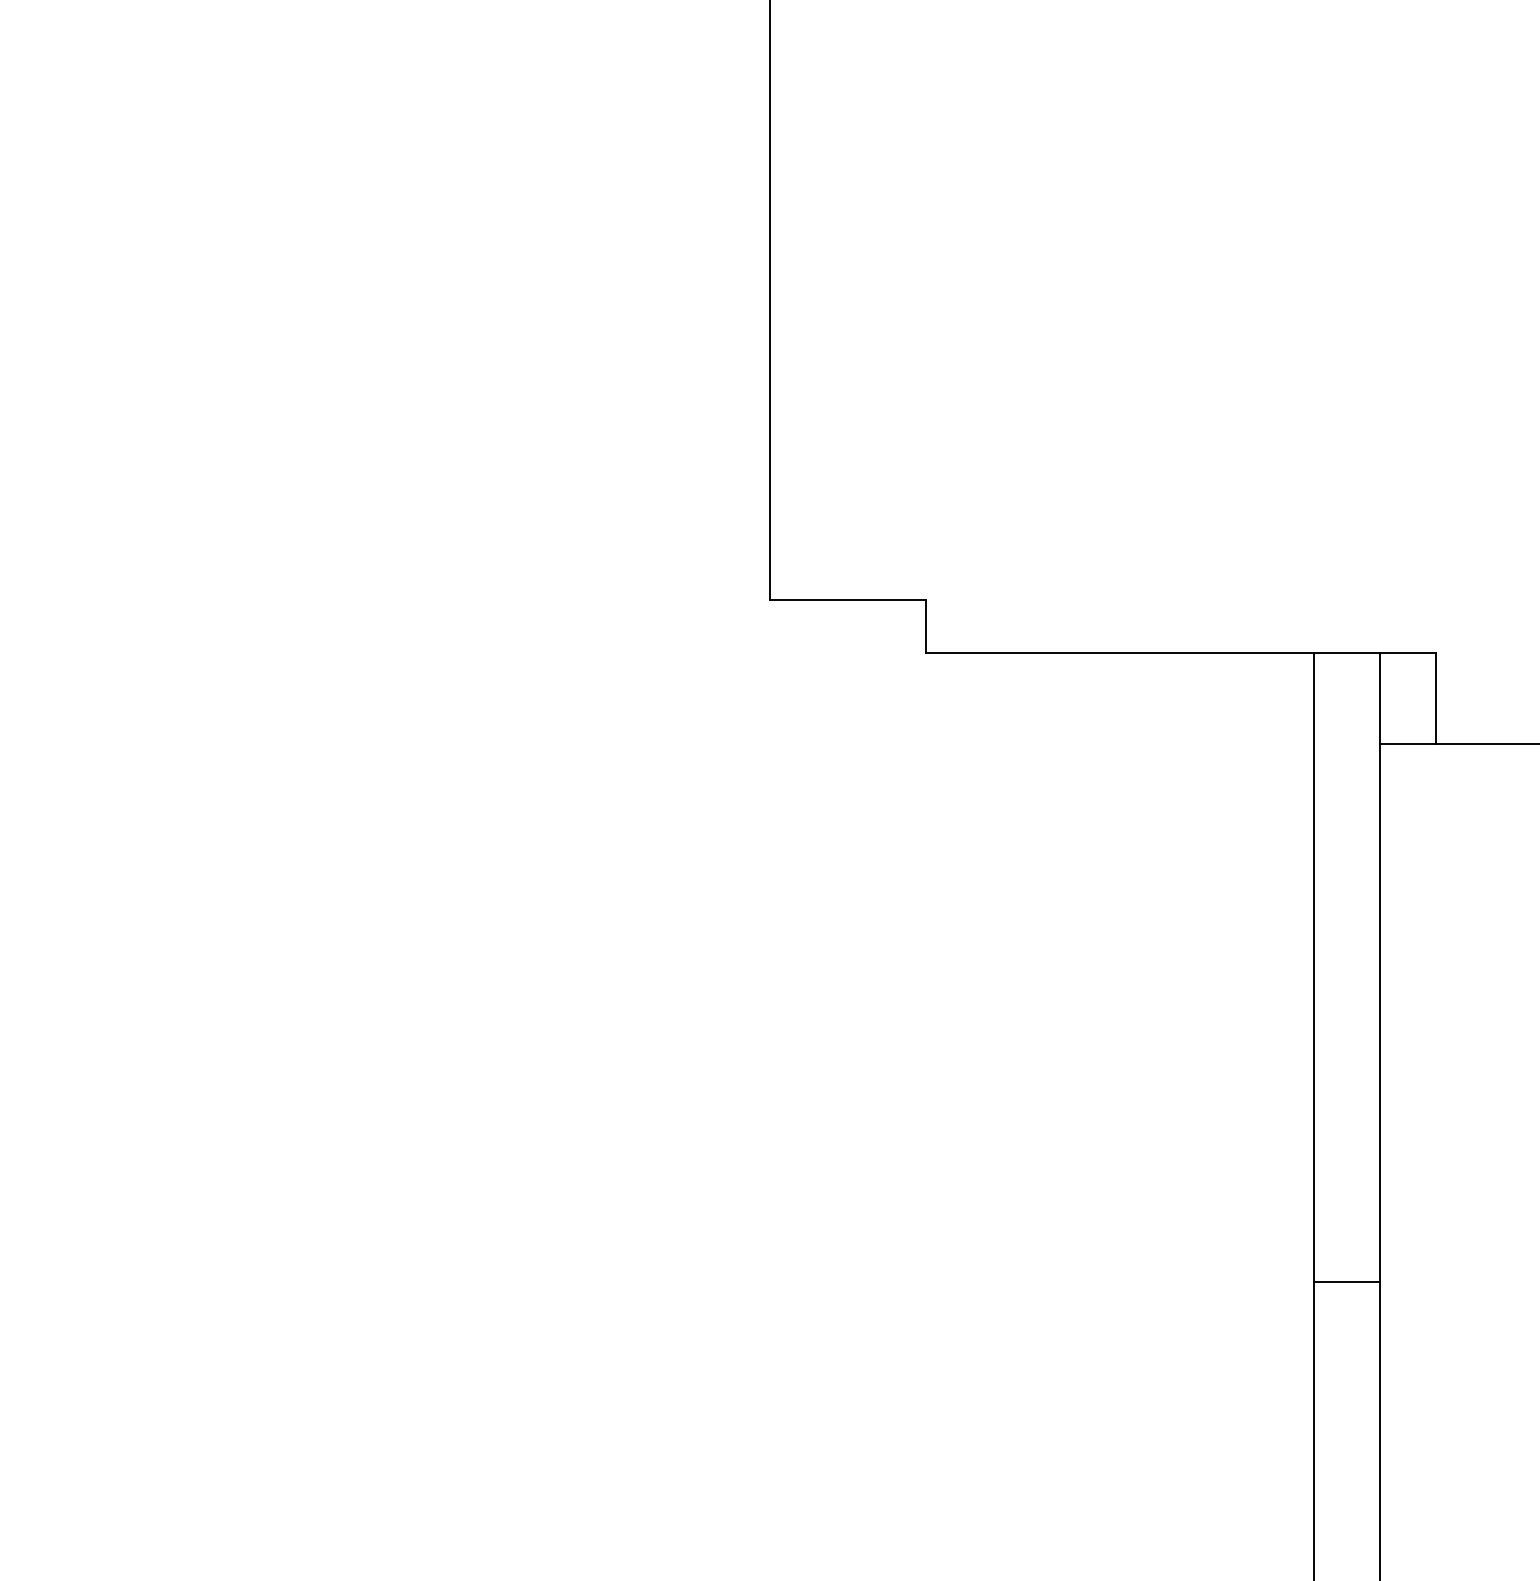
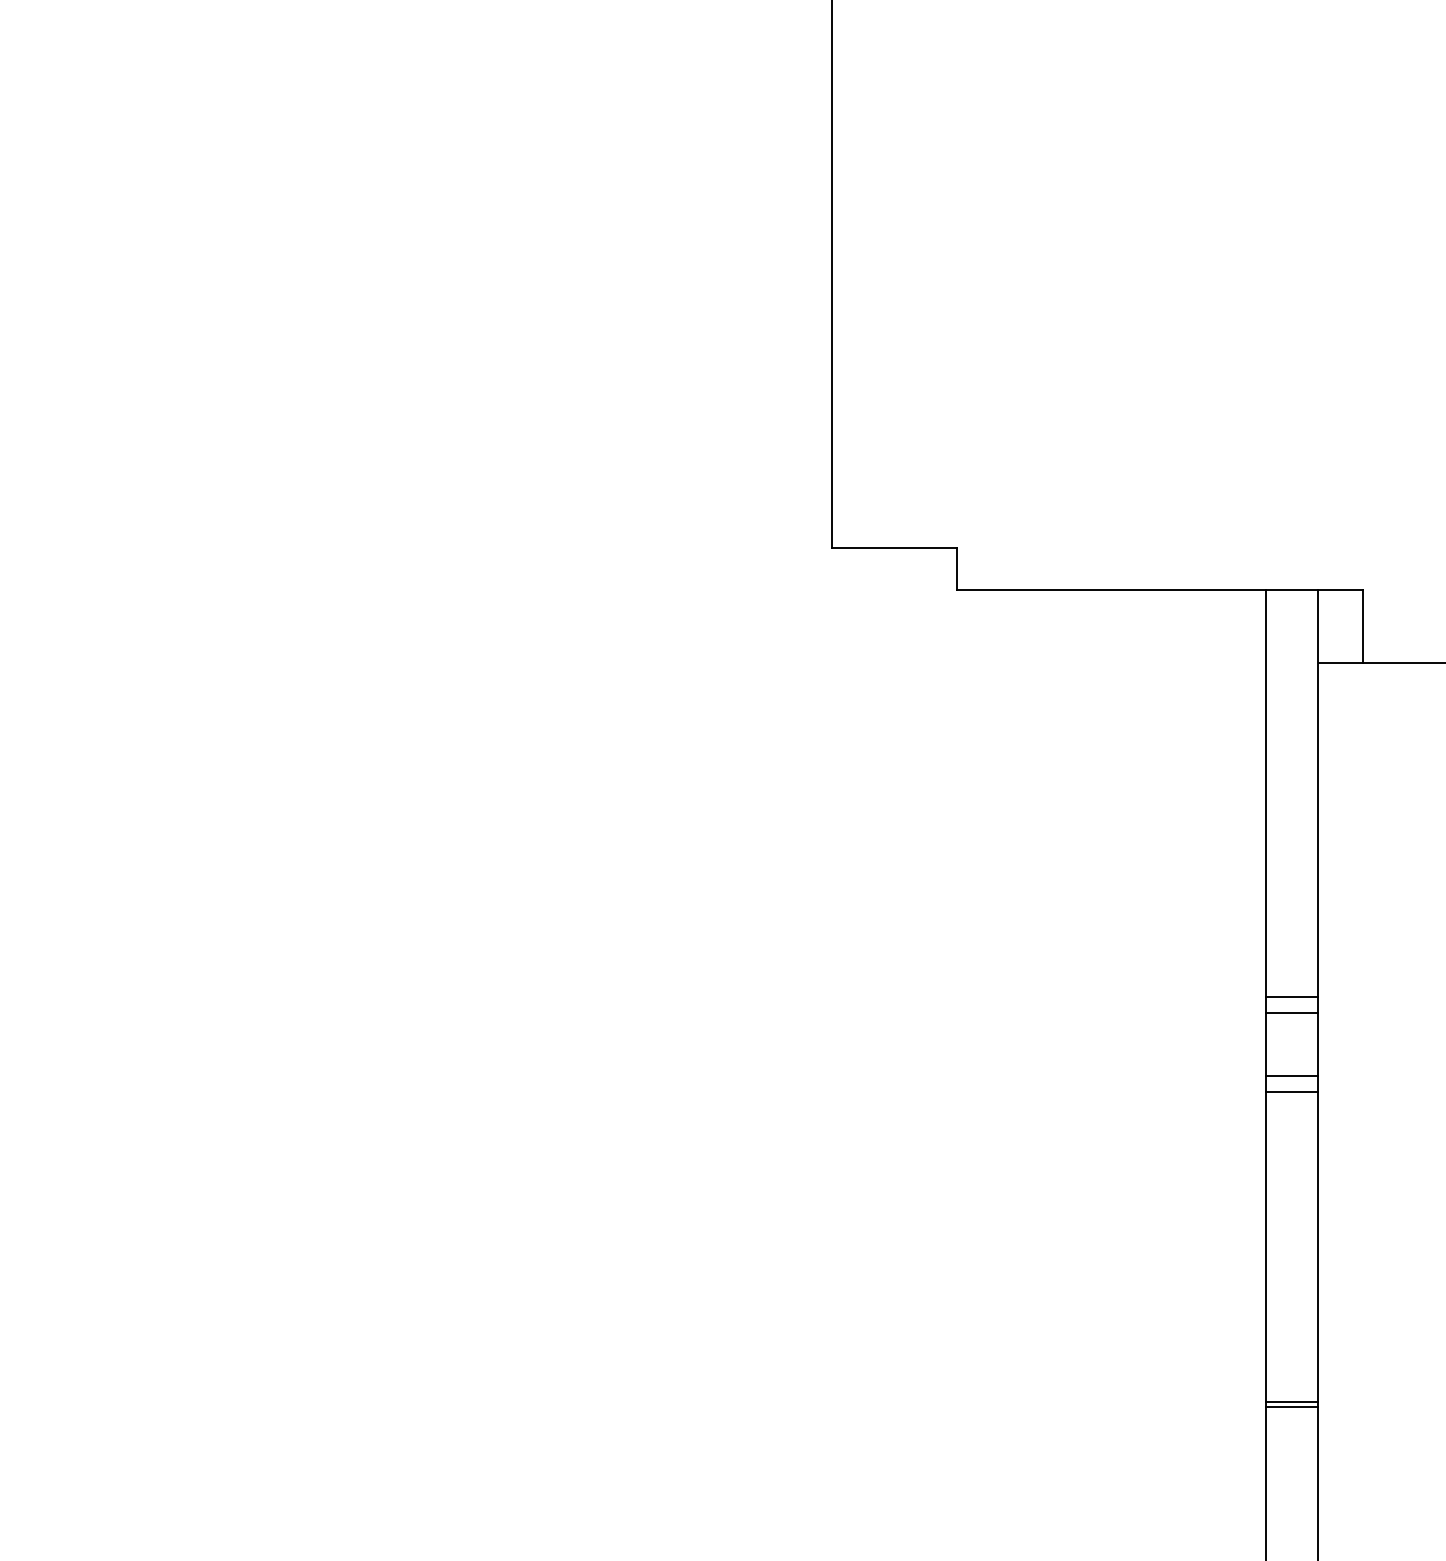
line: (1347, 1163) -> (1292, 997), added
line: (1347, 1183) -> (1292, 1013), added
line: (1347, 1261) -> (1292, 1075), added

